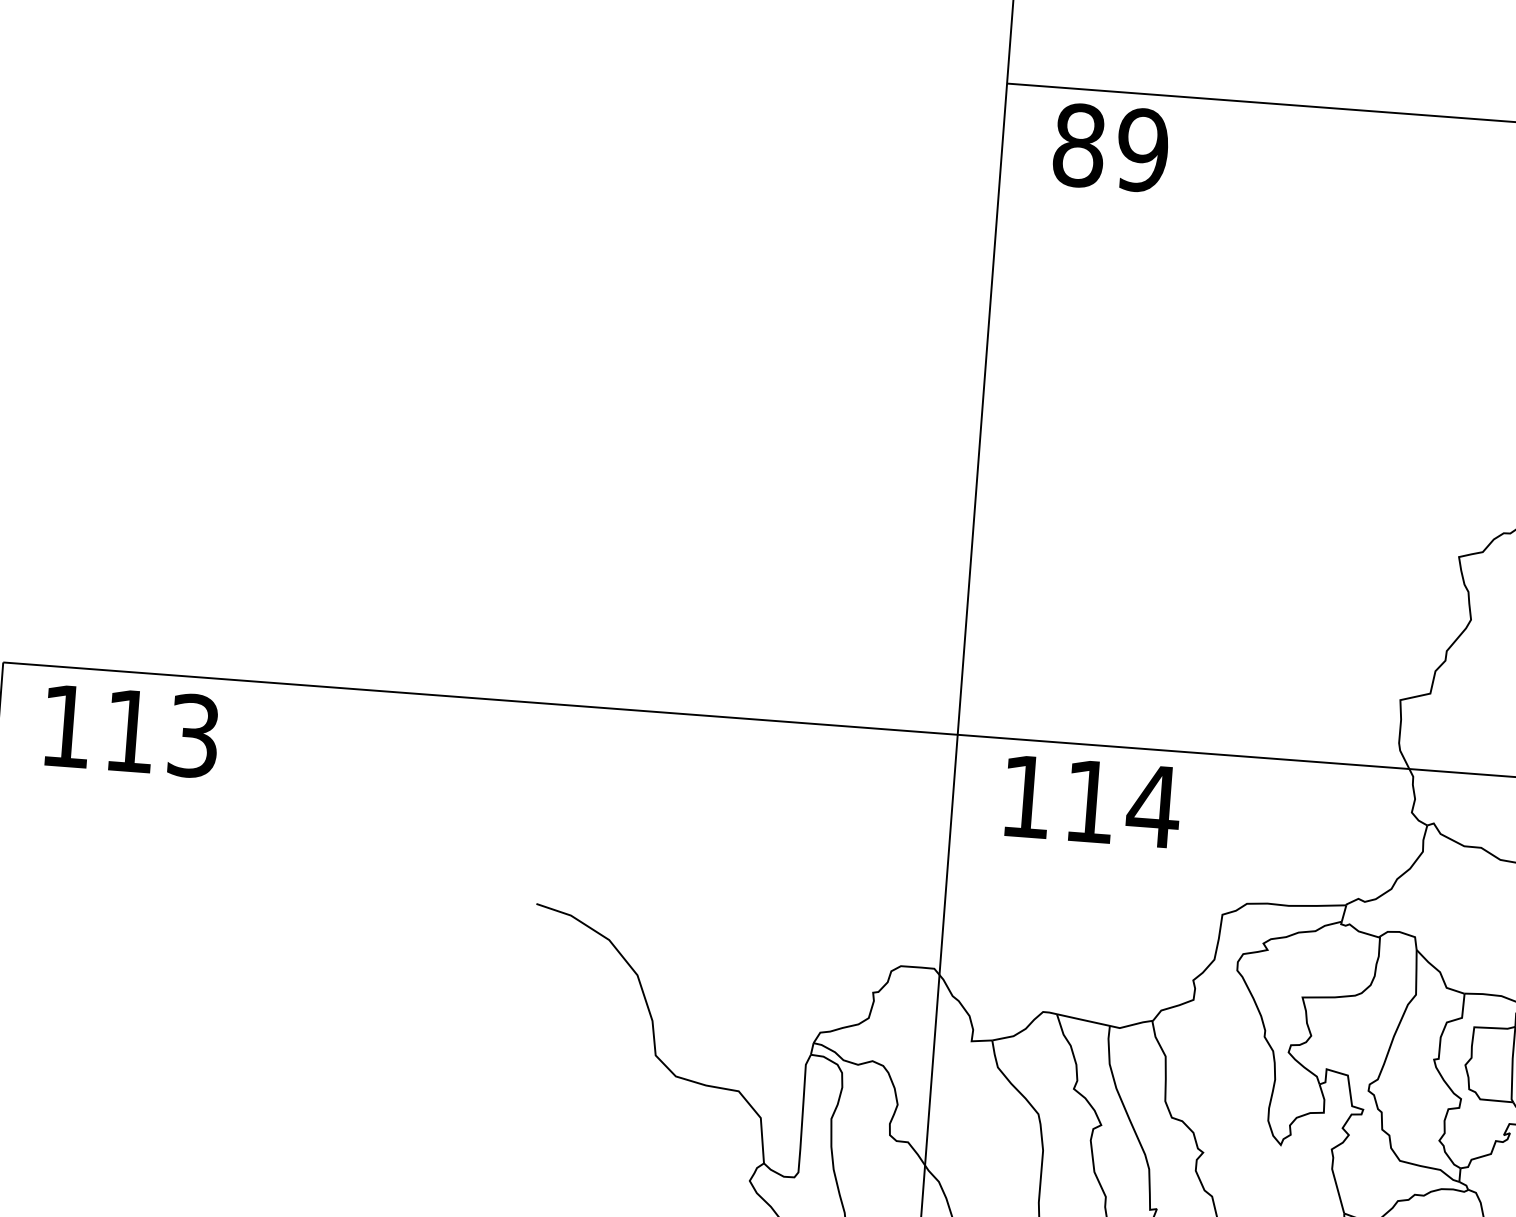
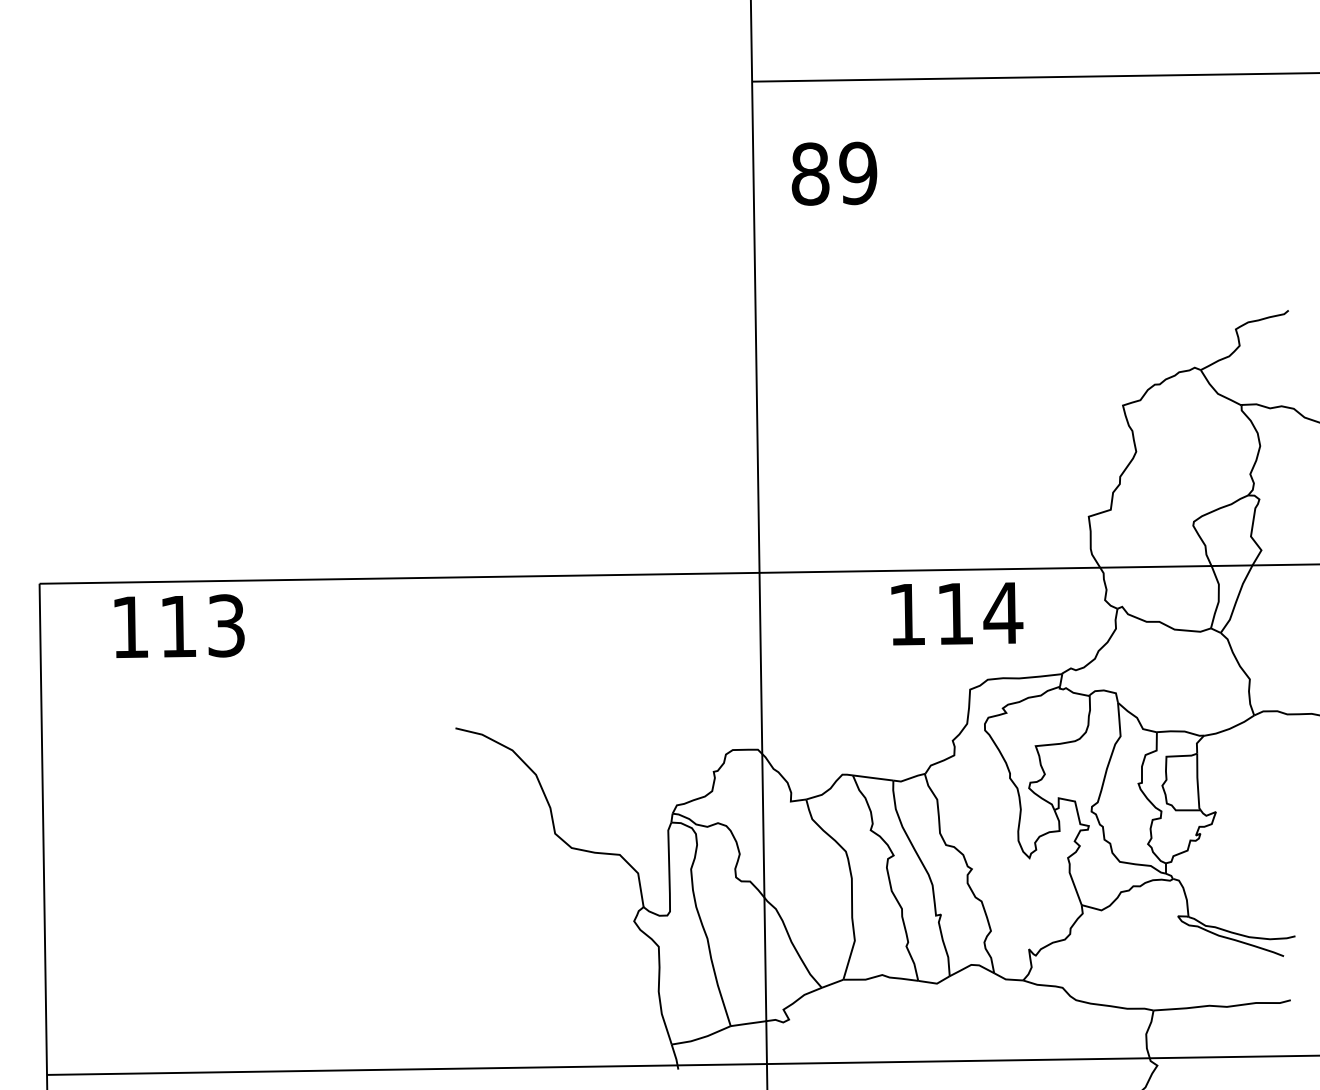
text: (1111, 147) -> (834, 173), moved
text: (131, 729) -> (179, 625), moved
text: (1093, 801) -> (957, 613), moved

